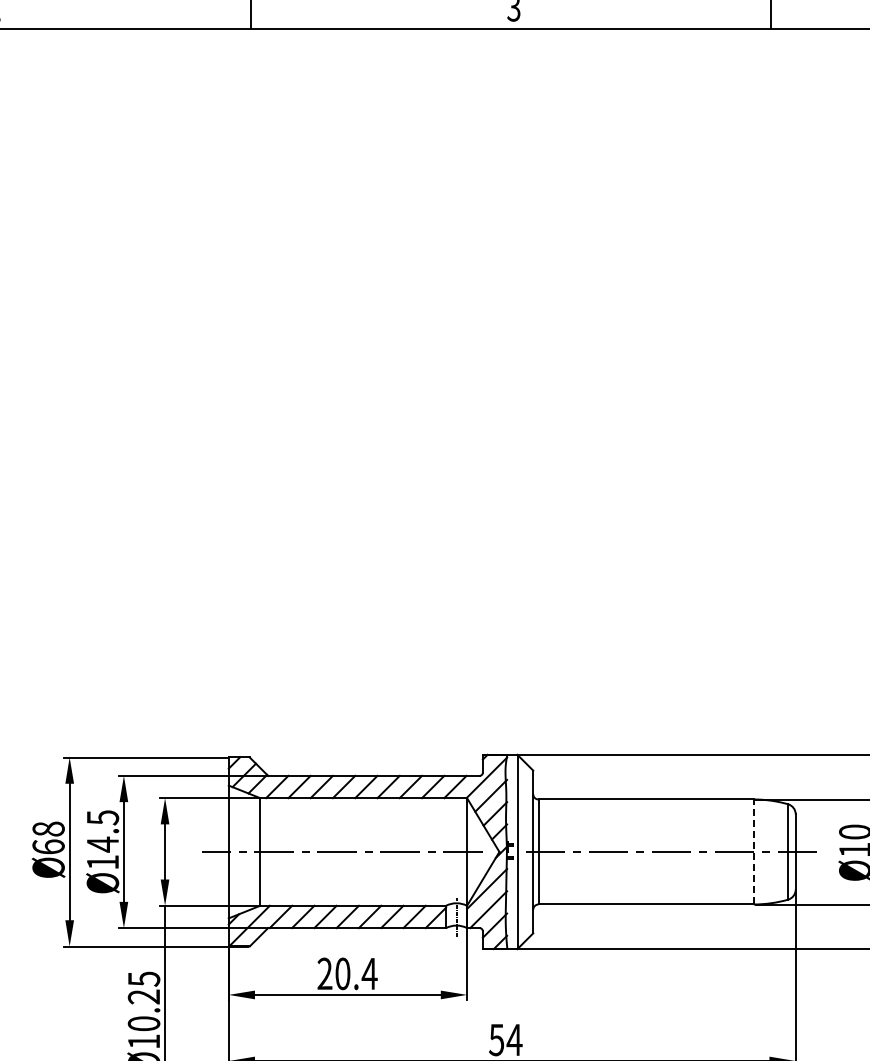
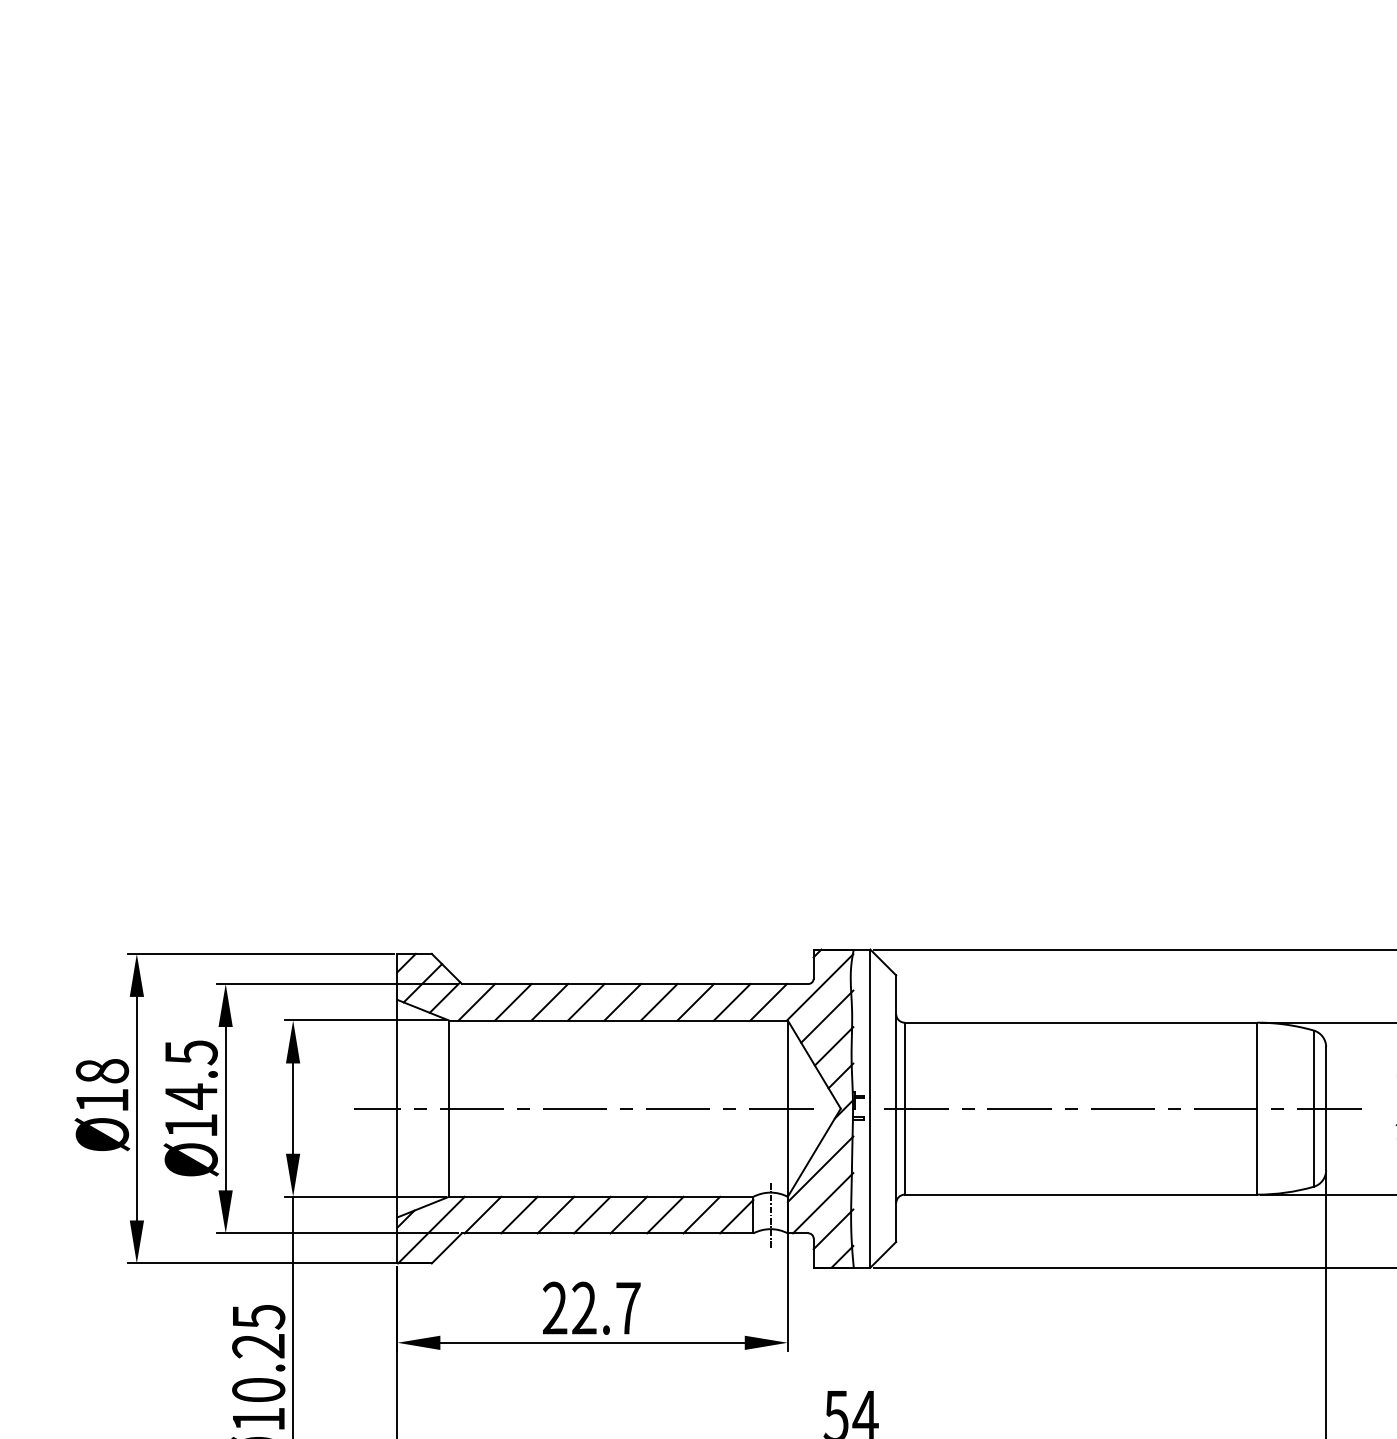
text: (48, 846) -> (102, 1099), Ø68 -> Ø18
line: (753, 851) -> (1256, 1107), dashed -> solid
text: (356, 973) -> (606, 1307), 20.4 -> 22.7

